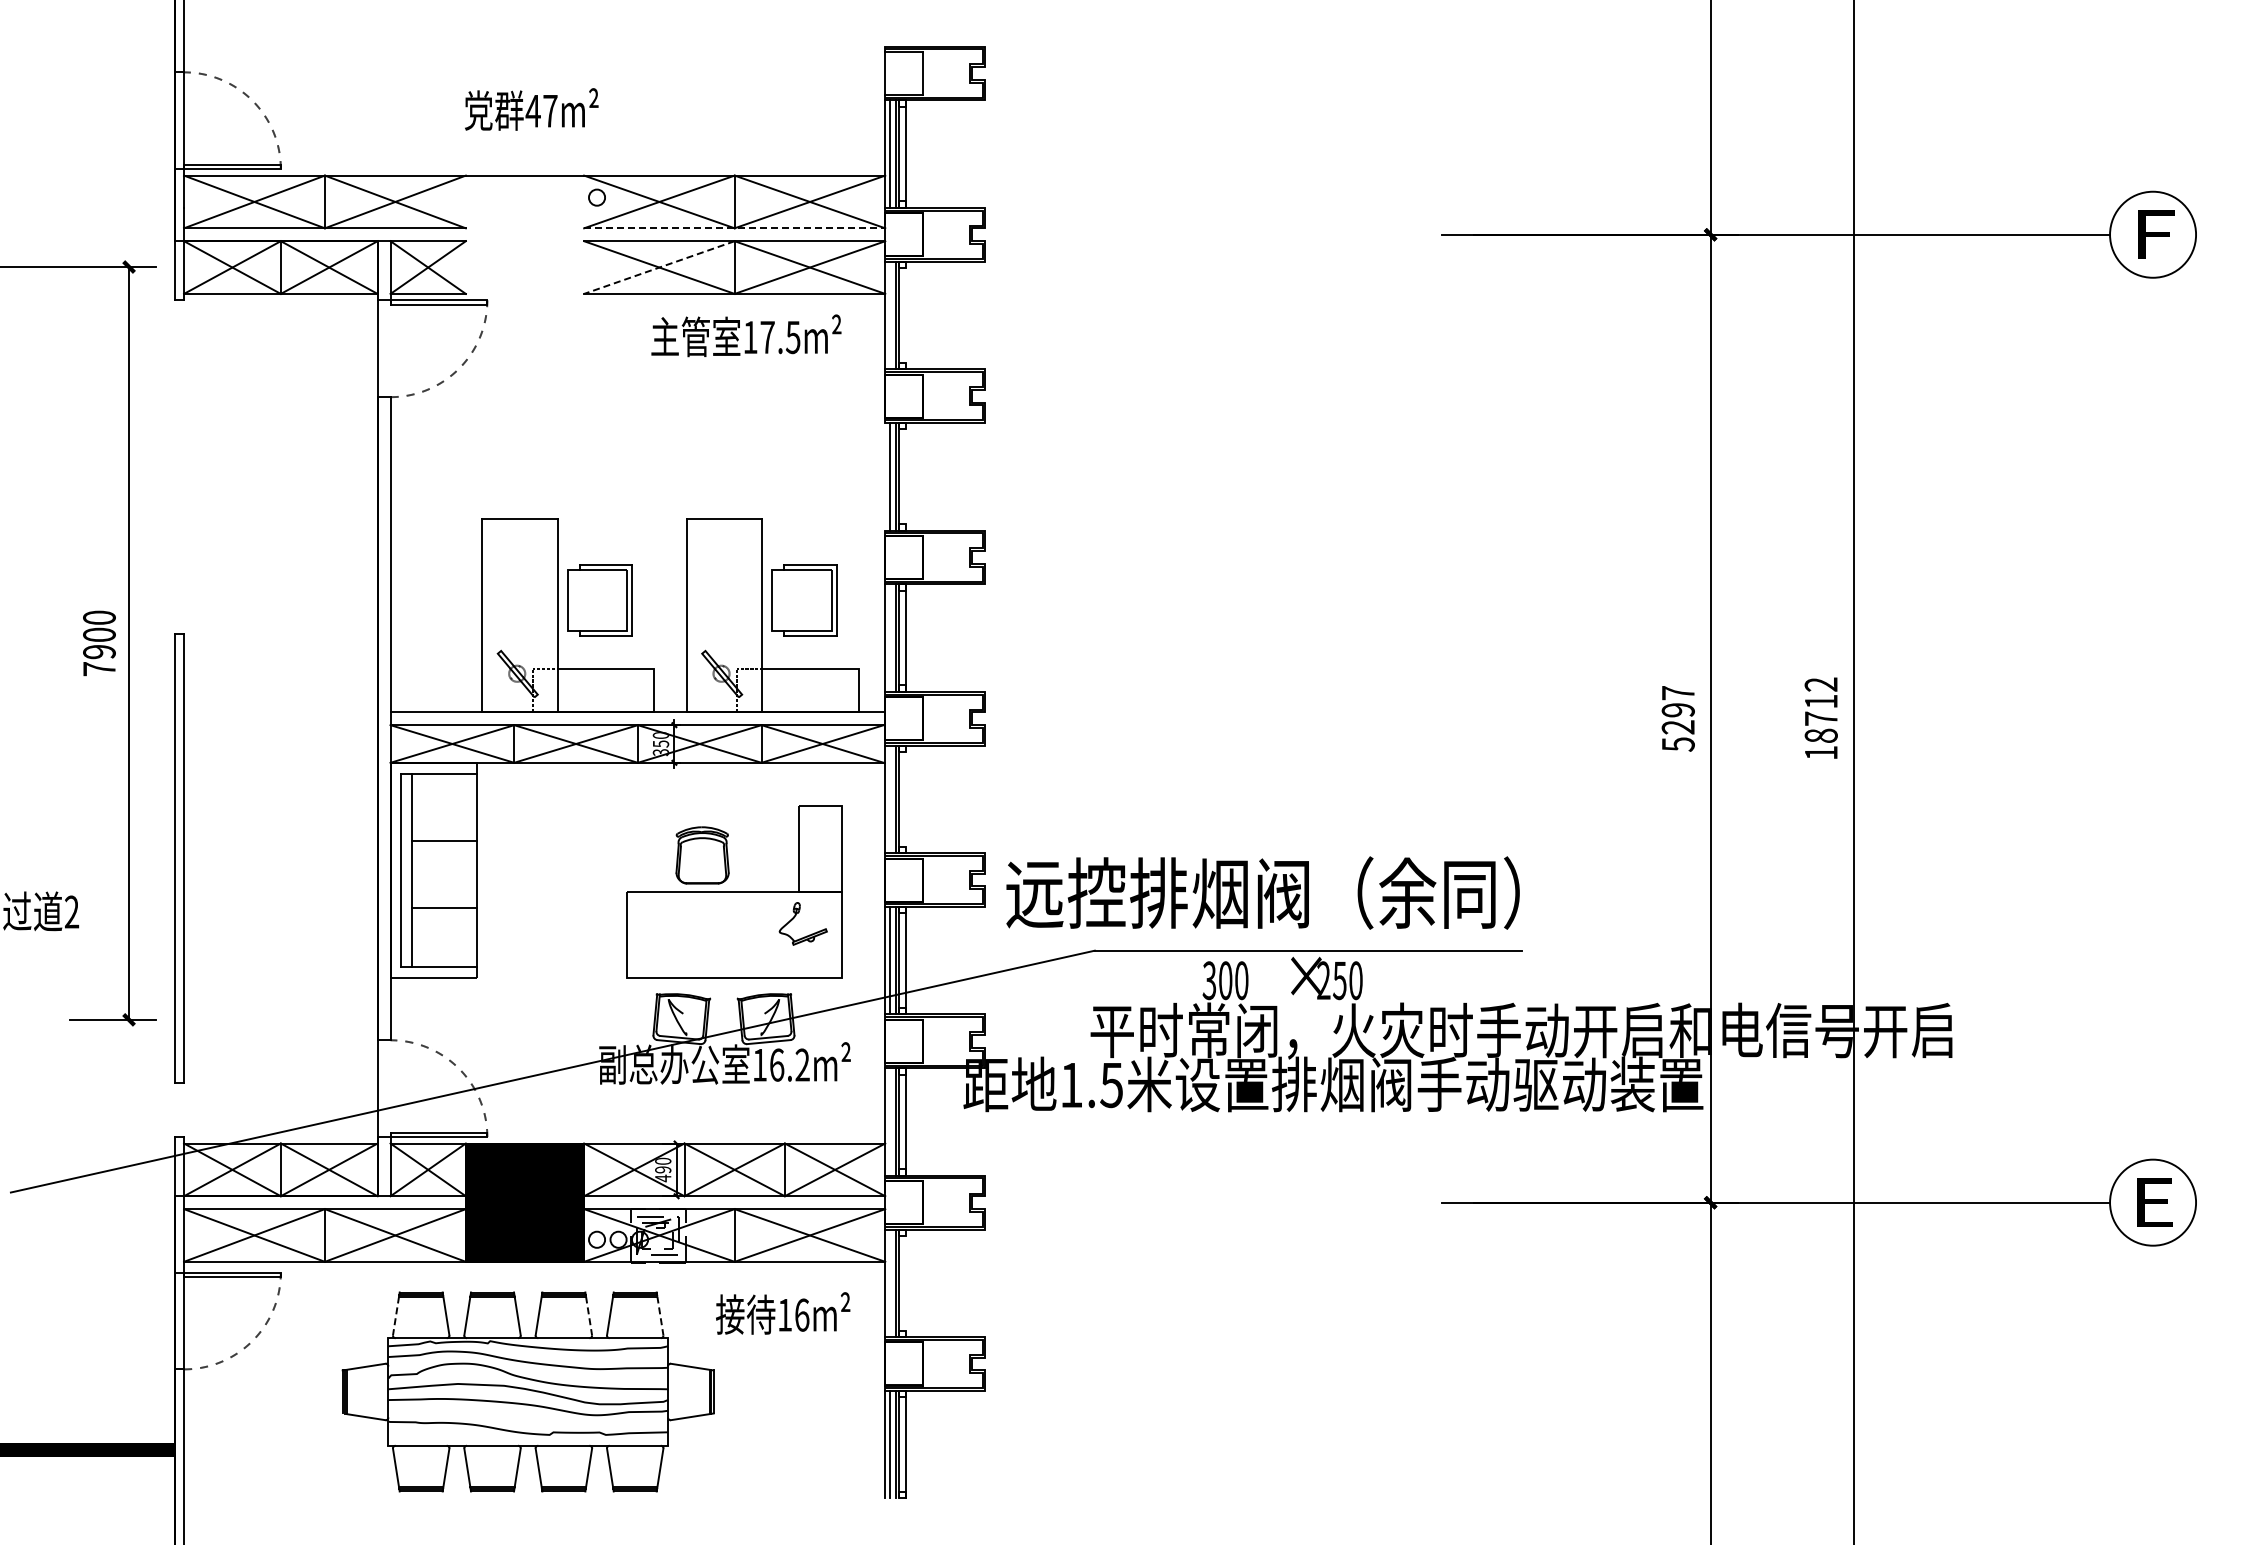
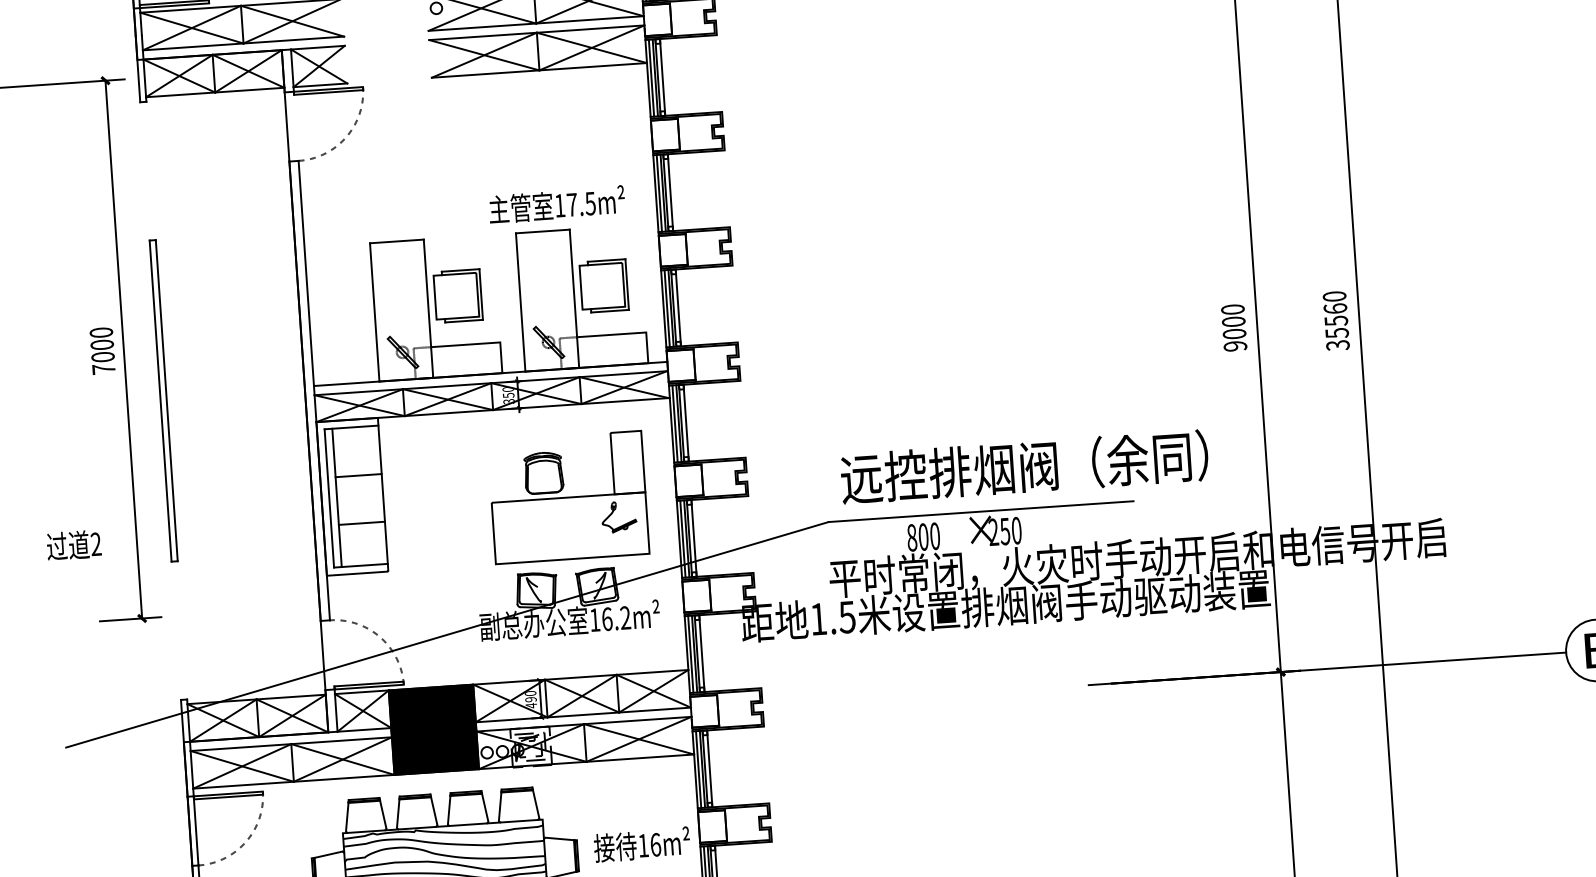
line: (734, 228) -> (536, 23), dashed -> solid
line: (659, 267) -> (484, 55), dashed -> solid
line: (890, 315) -> (651, 78), added
line: (905, 315) -> (662, 77), added
text: (746, 335) -> (557, 204), moved
line: (885, 476) -> (656, 193), added
line: (905, 476) -> (670, 192), added
line: (890, 637) -> (667, 308), added
text: (99, 652) -> (103, 357), 7900 -> 7000
text: (1677, 718) -> (1233, 327), 5297 -> 9000
text: (1820, 718) -> (1335, 320), 18712 -> 35560
line: (890, 799) -> (675, 423), added
line: (905, 799) -> (686, 423), added
part: (179, 858) -> (163, 400), moved
text: (1262, 892) -> (1024, 466), moved
text: (1209, 980) -> (912, 537), 300 -> 800
line: (890, 1121) -> (691, 654), added
line: (890, 1283) -> (698, 769), added
line: (905, 1283) -> (709, 768), added
text: (783, 1313) -> (642, 844), moved
line: (396, 1316) -> (347, 817), dashed -> solid
line: (589, 1316) -> (485, 807), dashed -> solid
line: (660, 1316) -> (536, 804), dashed -> solid

